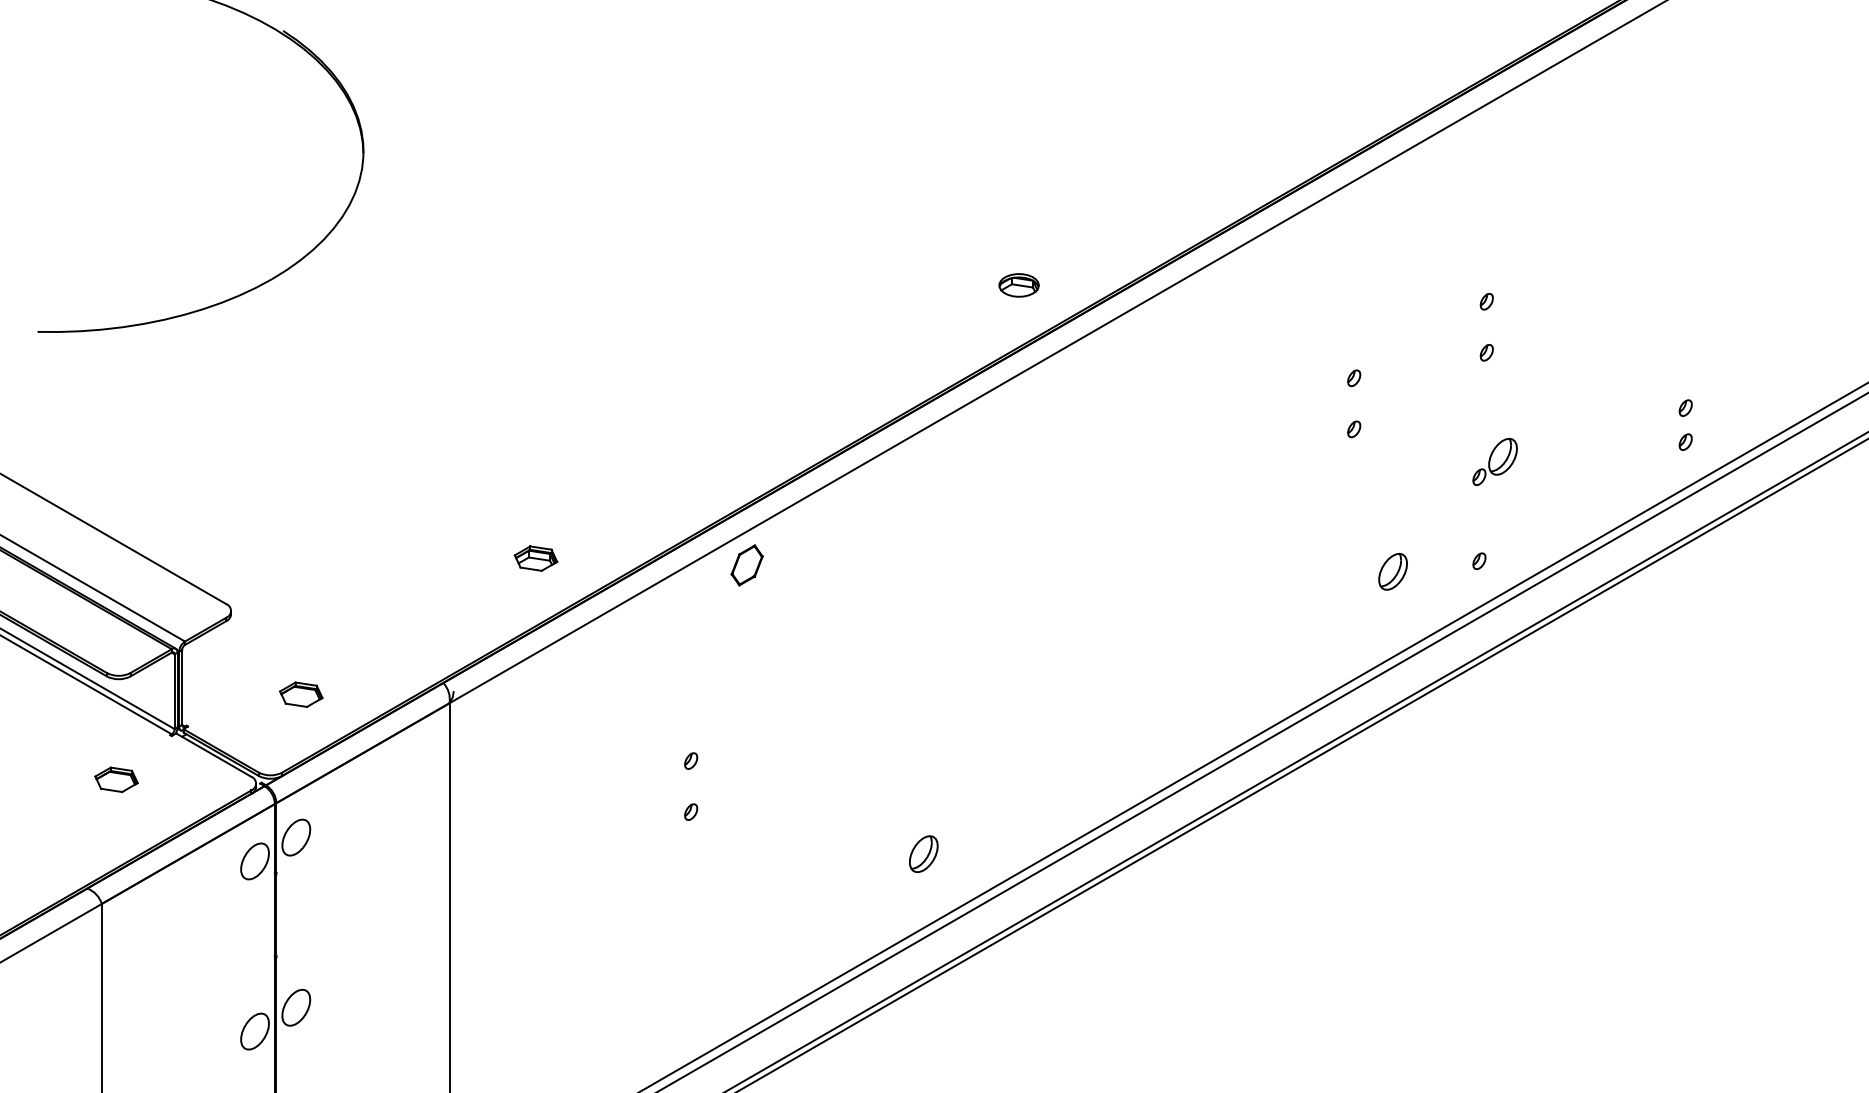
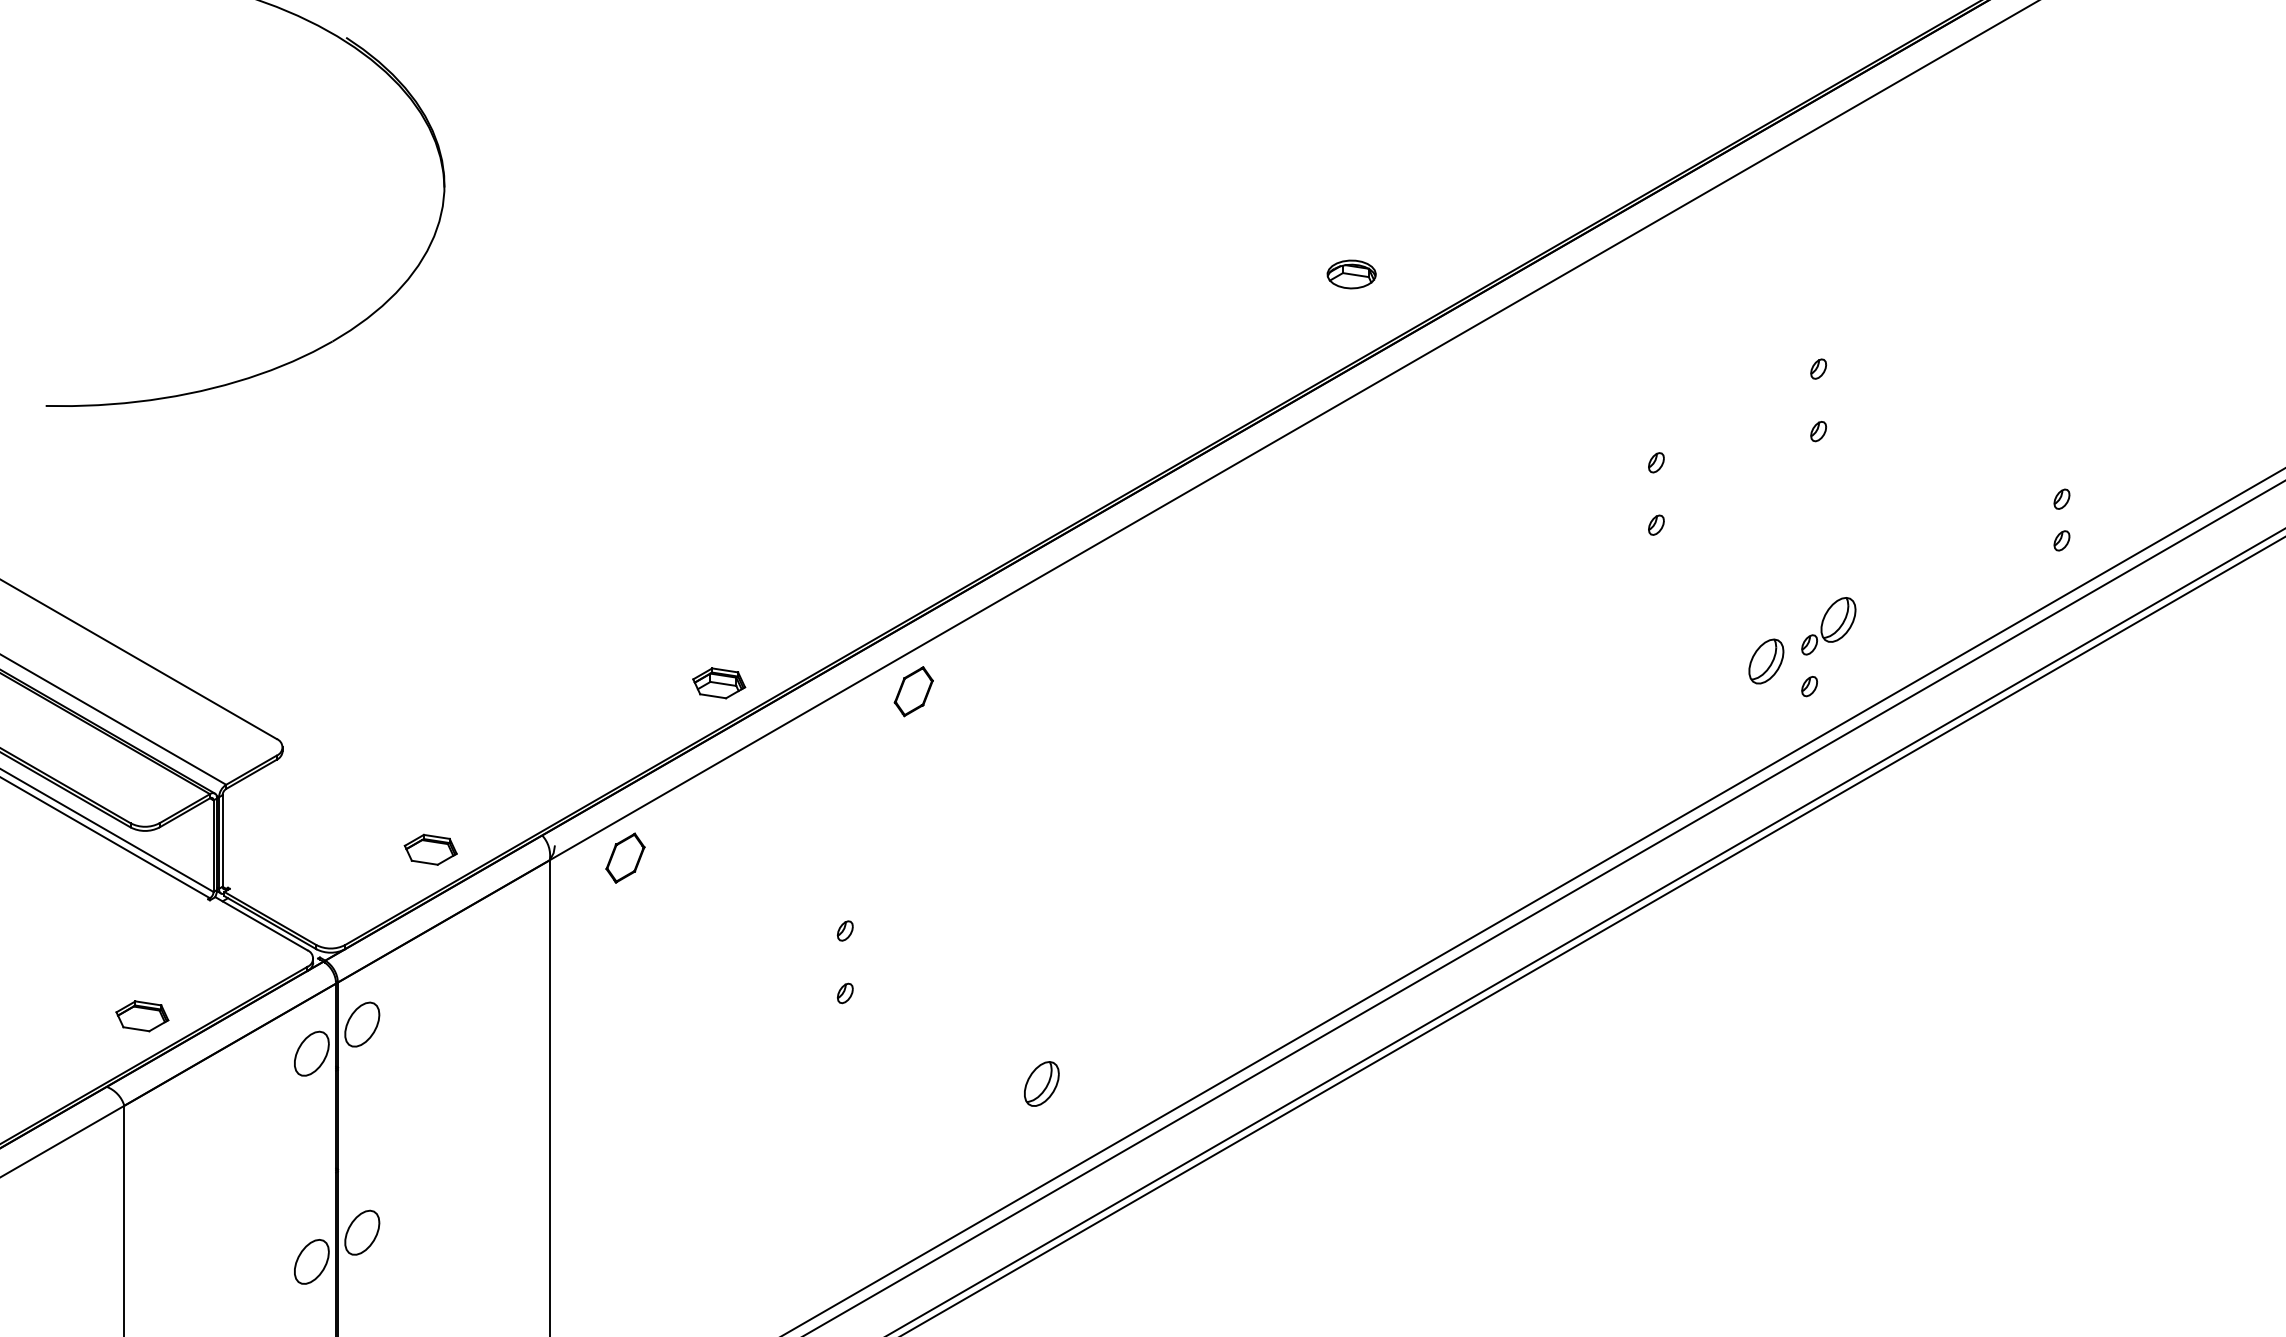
part: (1018, 285) -> (1350, 274), moved
part: (1494, 461) -> (1828, 625), moved
part: (535, 558) -> (718, 683), moved
part: (1392, 571) -> (1765, 661), moved
part: (301, 694) -> (431, 849), moved
part: (511, 701) -> (625, 858), added
part: (116, 779) -> (142, 1015), moved
part: (923, 853) -> (1041, 1083), moved

